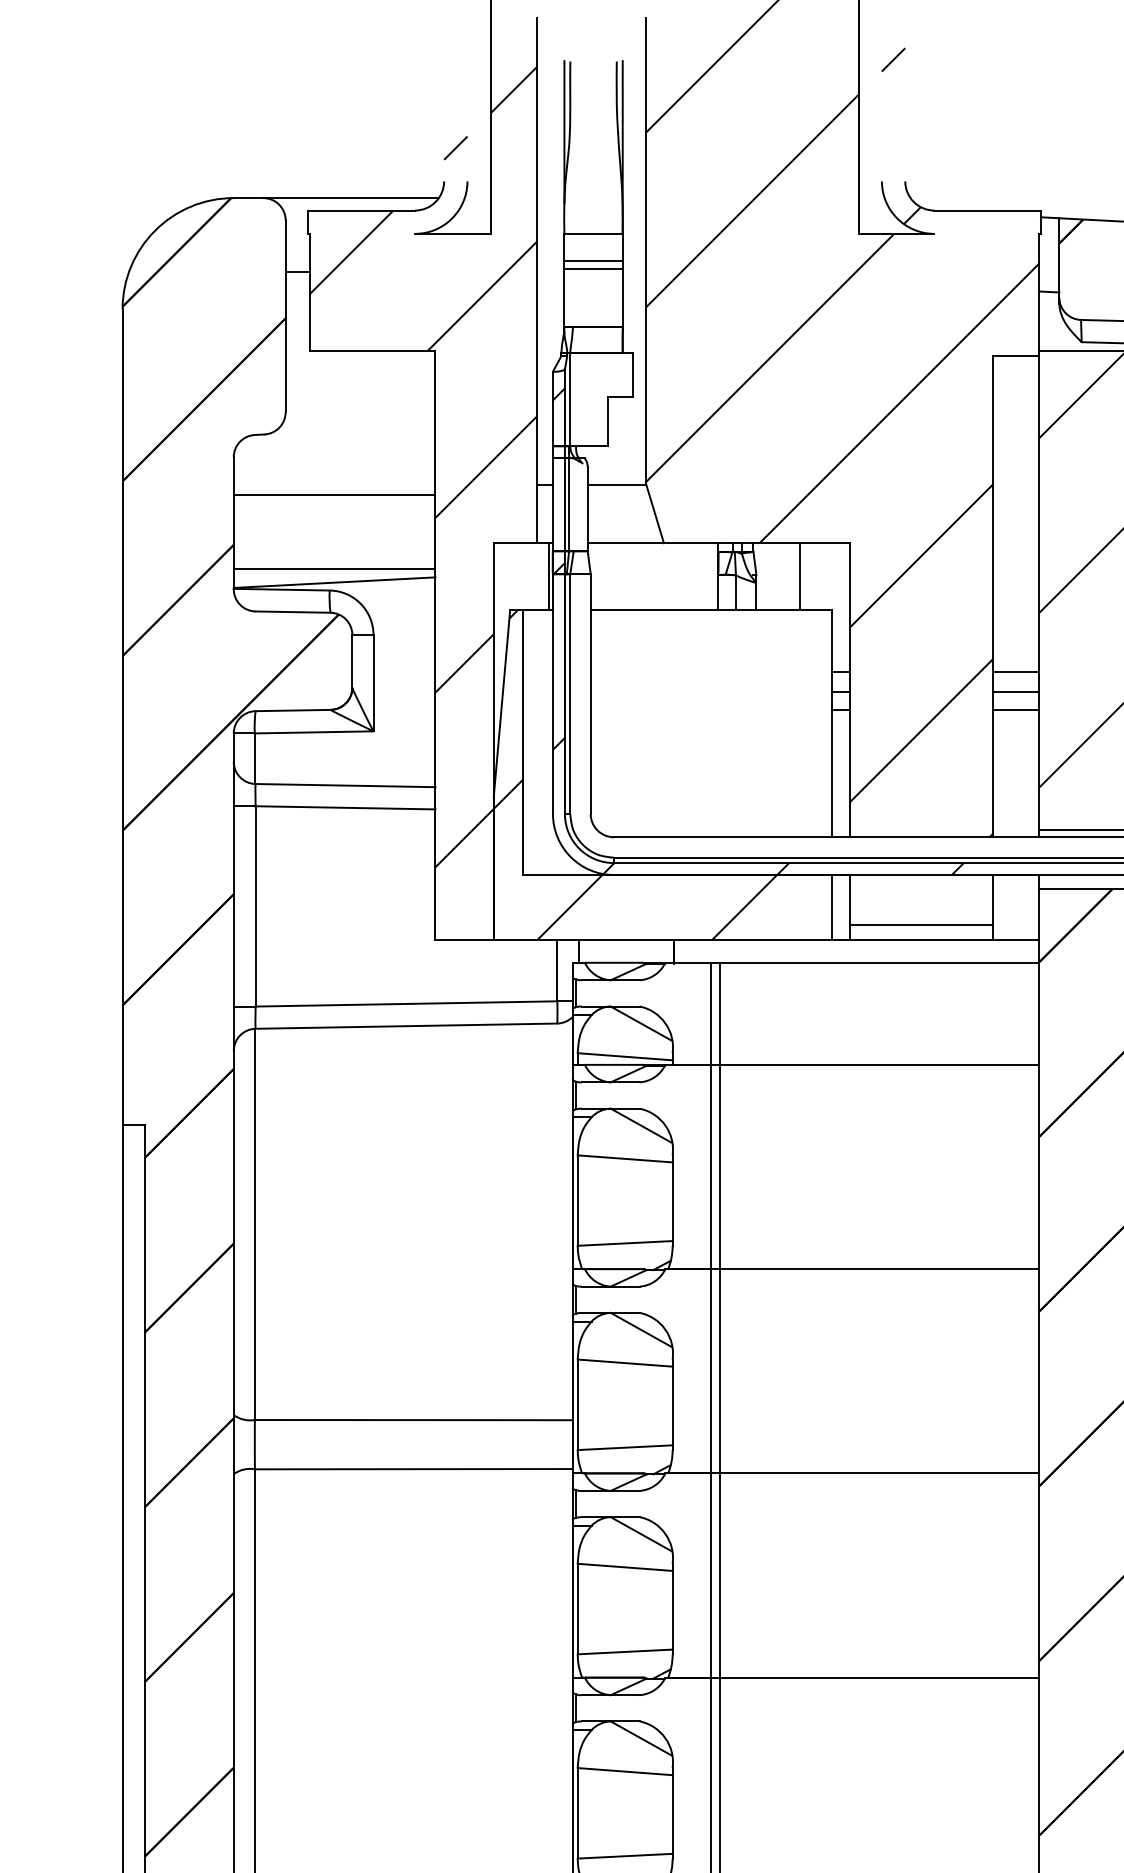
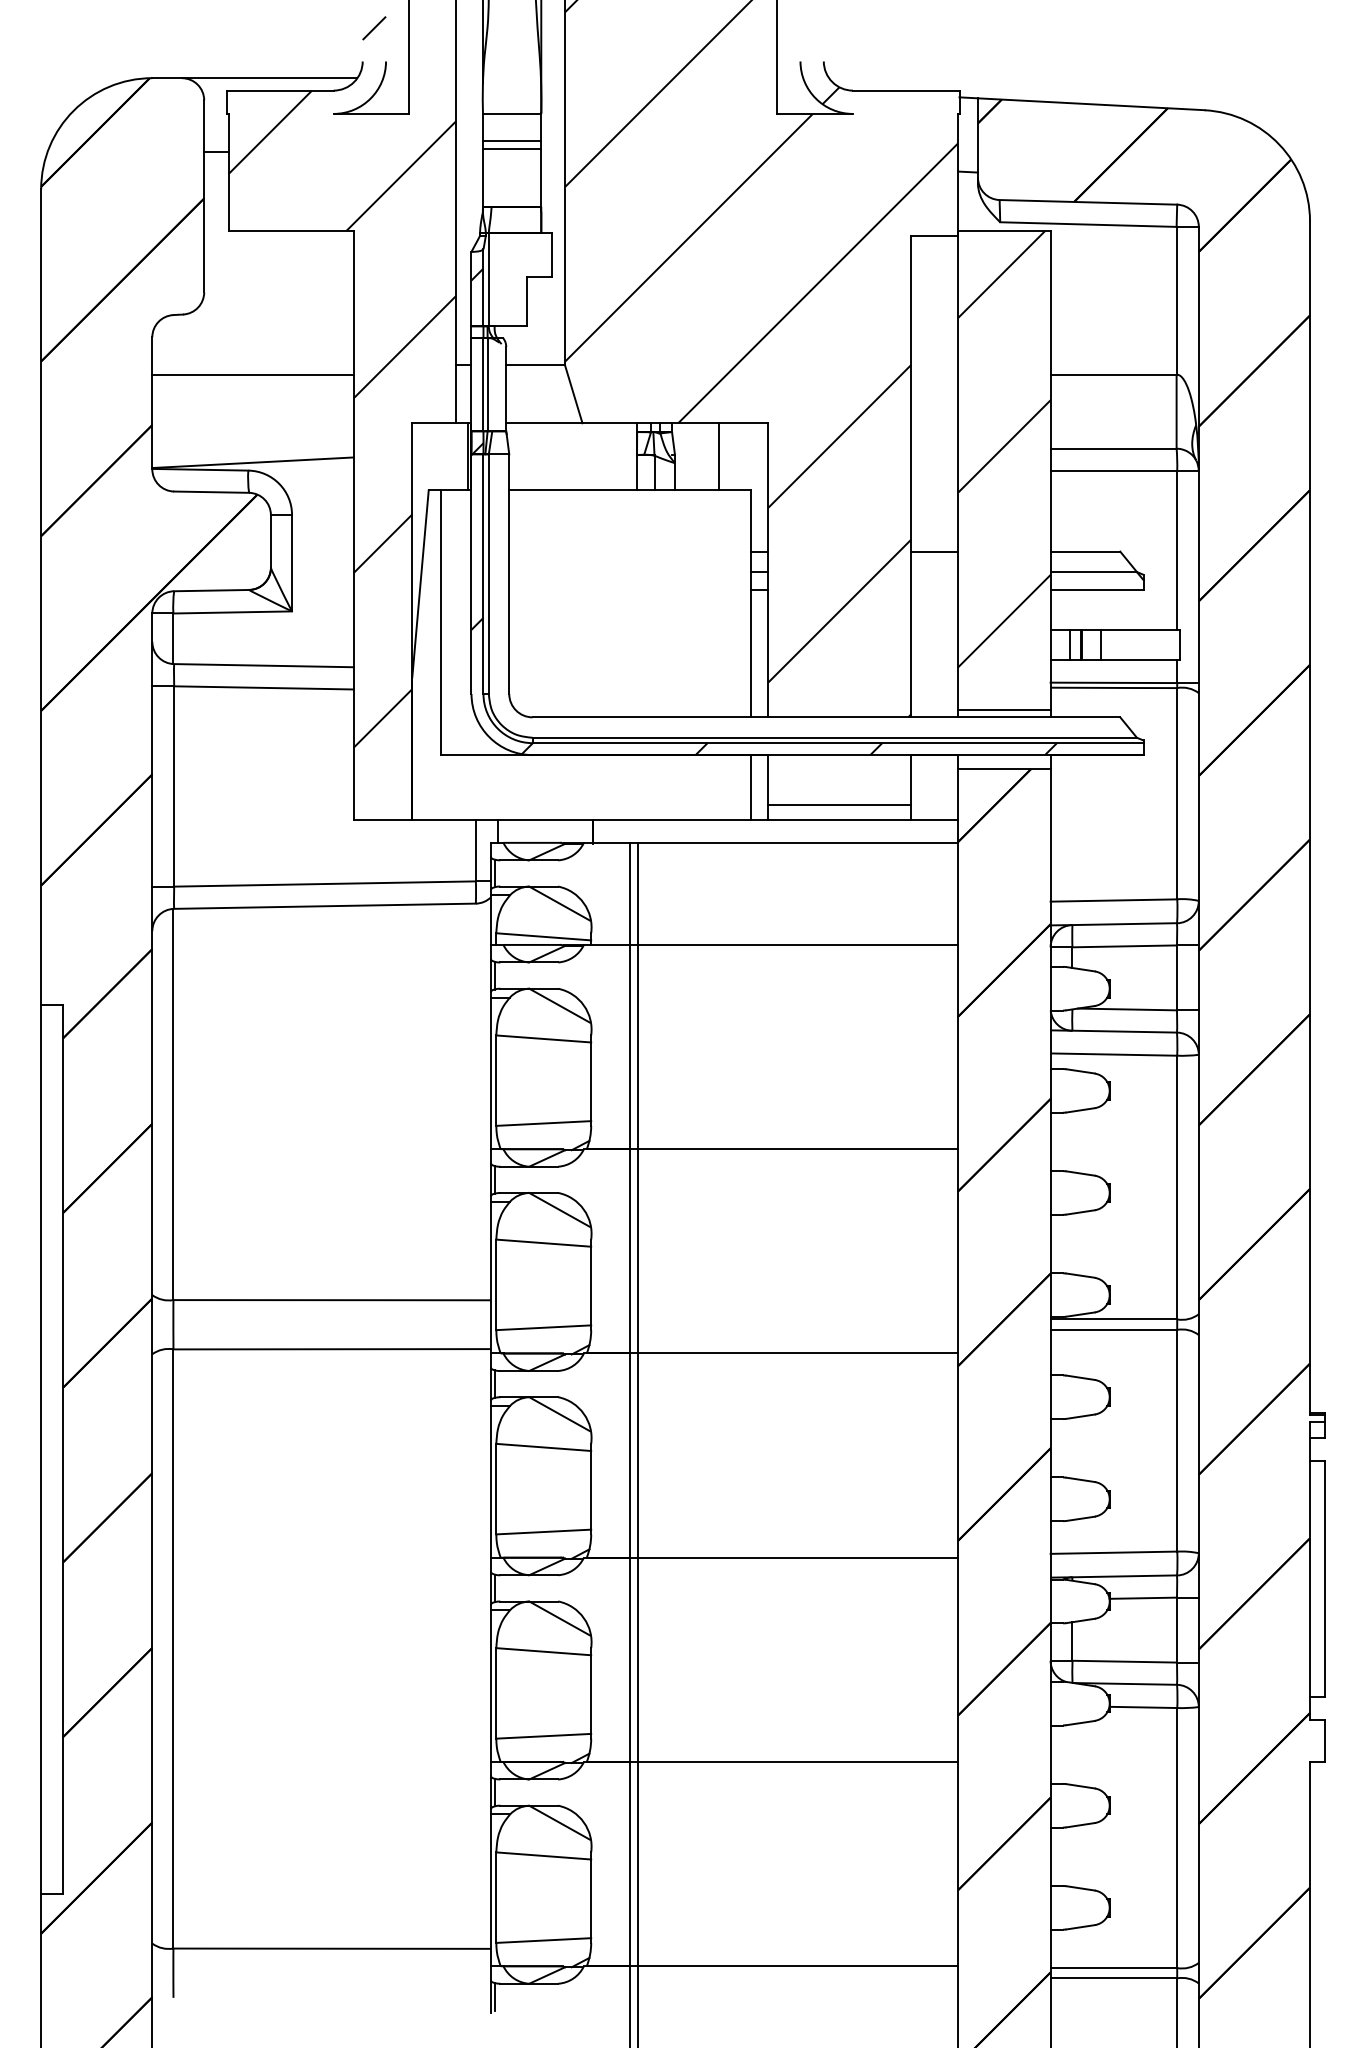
line: (334, 568) -> (253, 448), removed
line: (1015, 692) -> (934, 572), removed
line: (1015, 709) -> (934, 589), removed
hatch: (634, 775) -> (553, 655), removed

